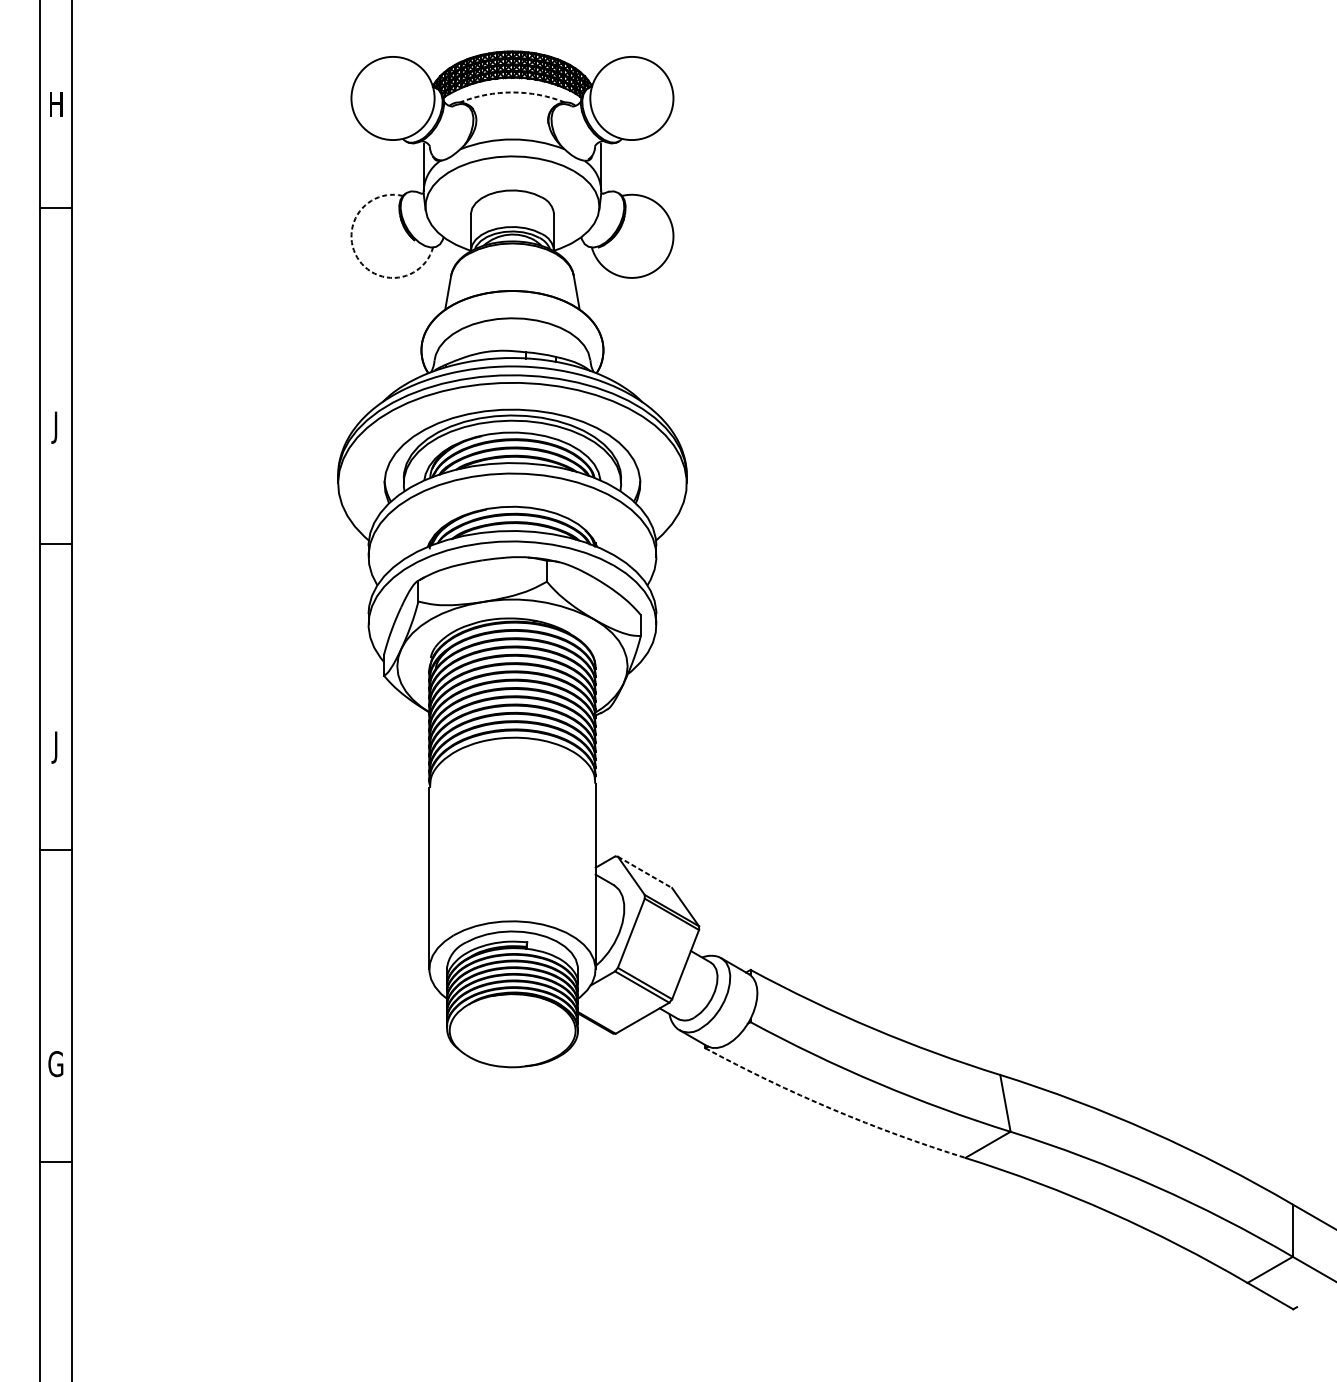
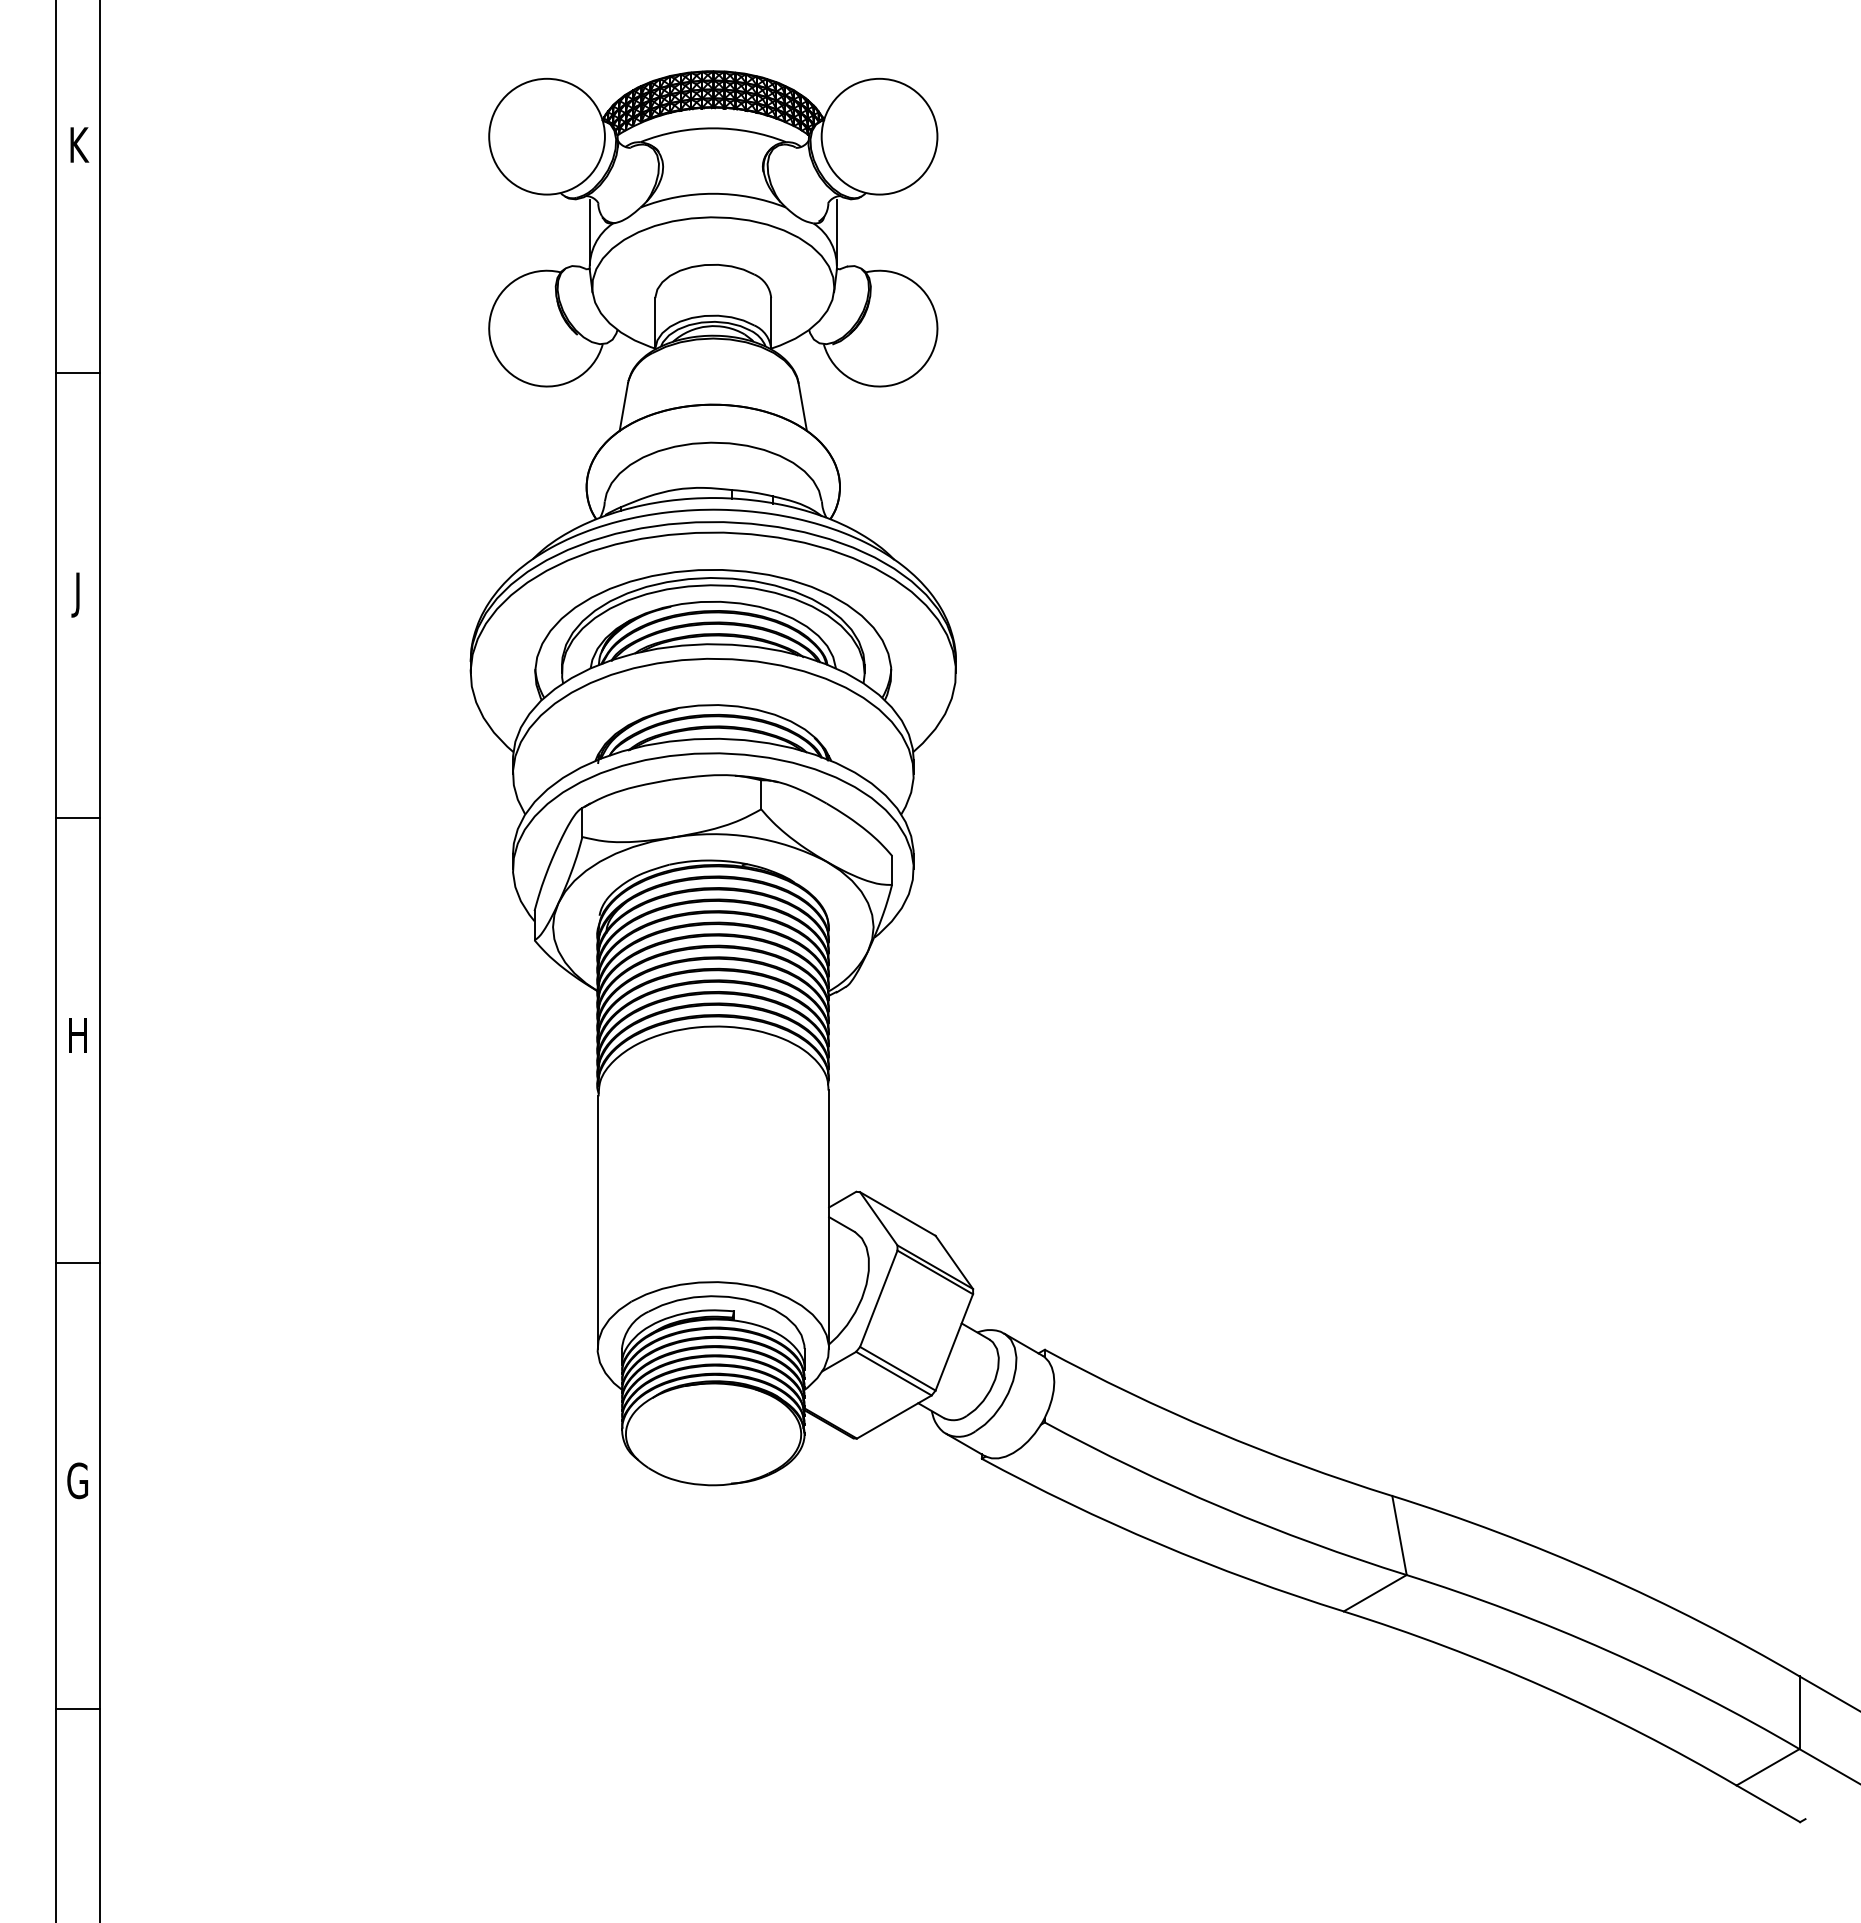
arc: (512, 92) -> (713, 128), dashed -> solid
text: (57, 104) -> (79, 144), H -> K
line: (55, 208) -> (77, 372), moved
arc: (357, 257) -> (497, 357), dashed -> solid
line: (55, 544) -> (77, 818), moved
text: (55, 747) -> (77, 1039), J -> H
line: (55, 850) -> (77, 1263), moved
line: (644, 872) -> (897, 1214), dashed -> solid
arc: (833, 1109) -> (1159, 1543), dashed -> solid
line: (55, 1162) -> (77, 1708), moved

